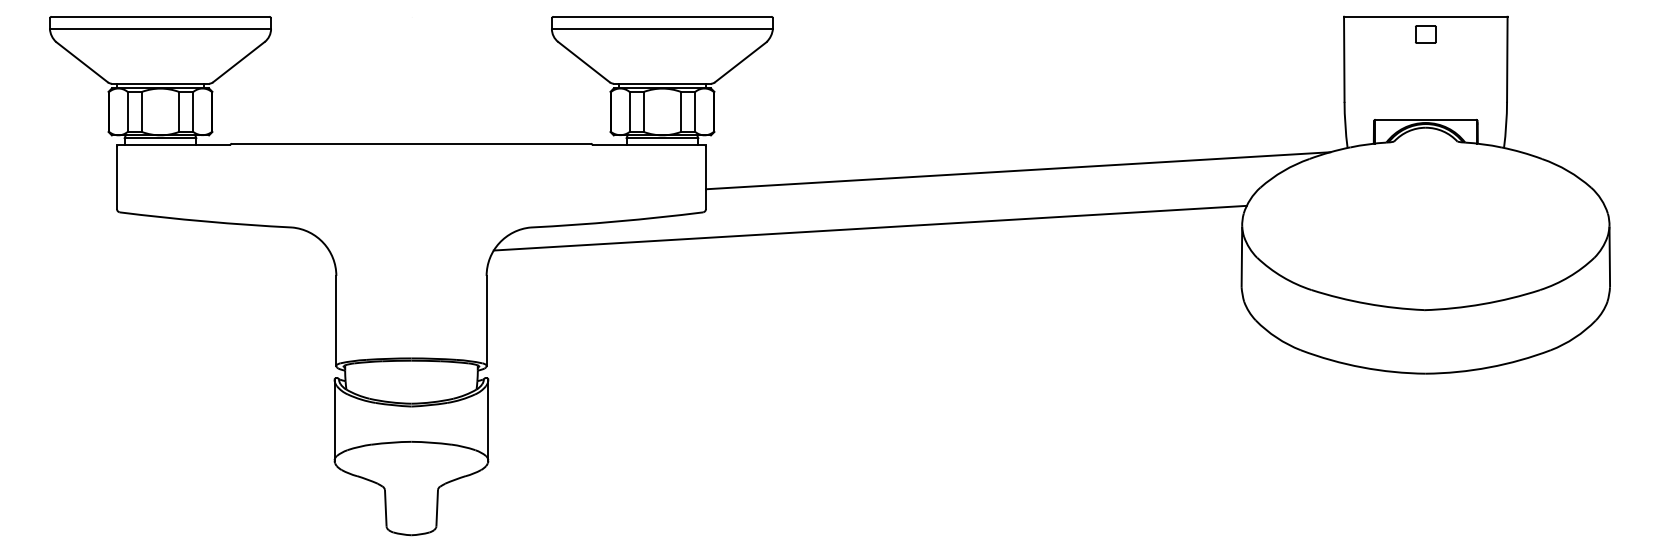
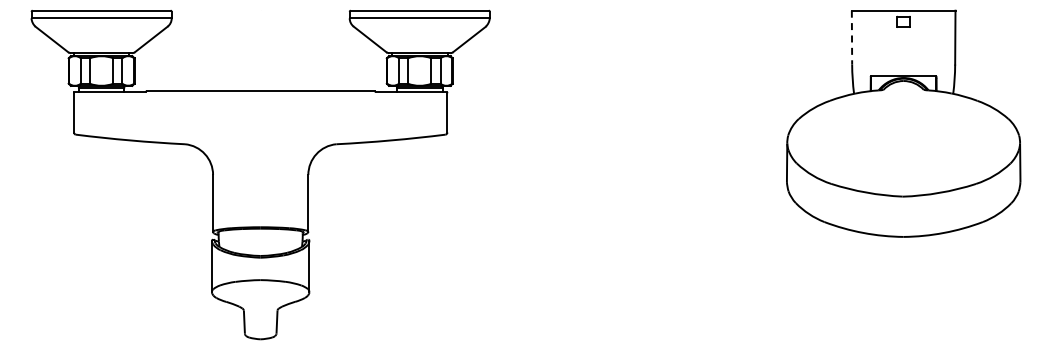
line: (1343, 59) -> (851, 37), solid -> dashed
line: (1018, 171) -> (645, 108), removed
line: (870, 227) -> (551, 144), removed

